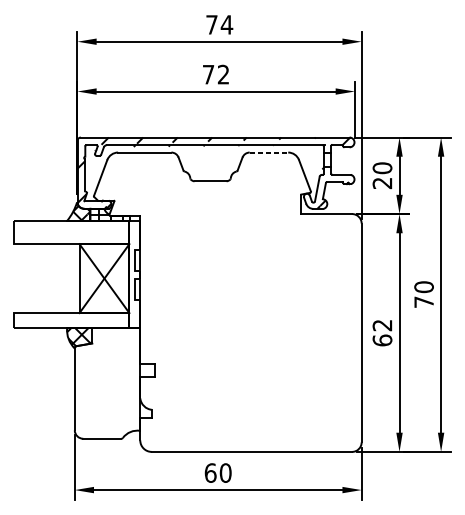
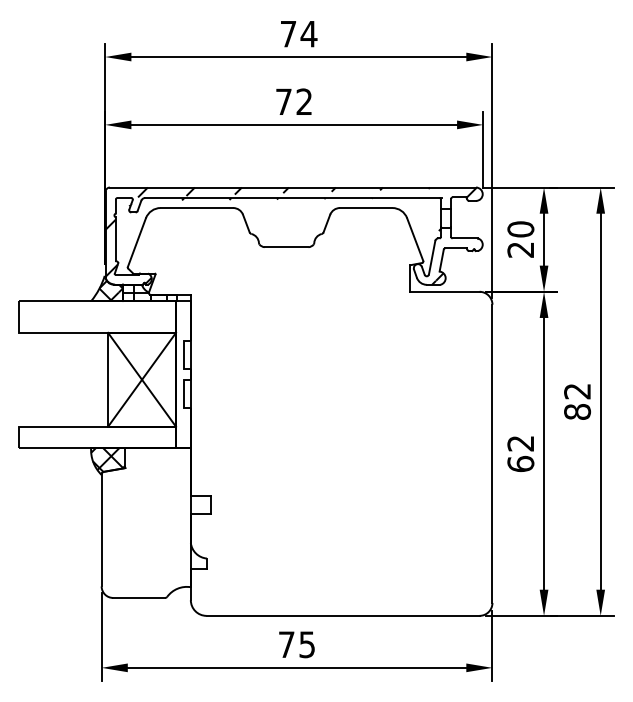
line: (269, 152) -> (366, 208), dashed -> solid
text: (424, 294) -> (577, 401), 70 -> 82
text: (217, 472) -> (296, 644), 60 -> 75

